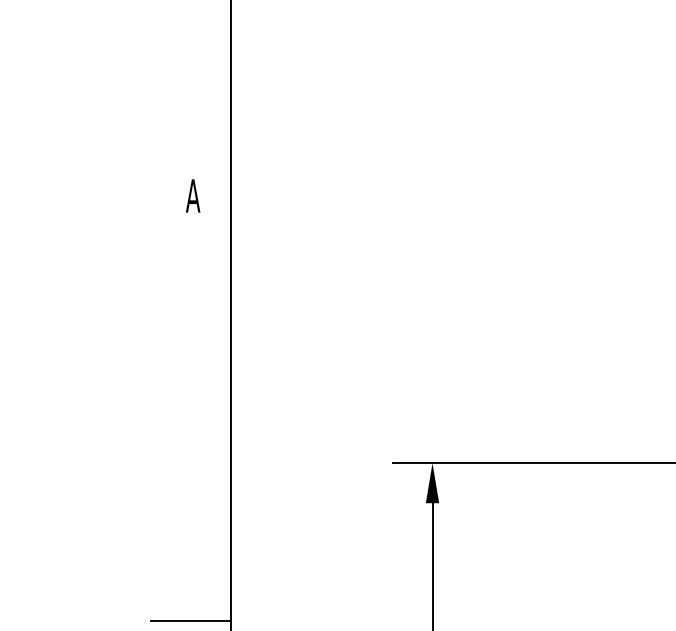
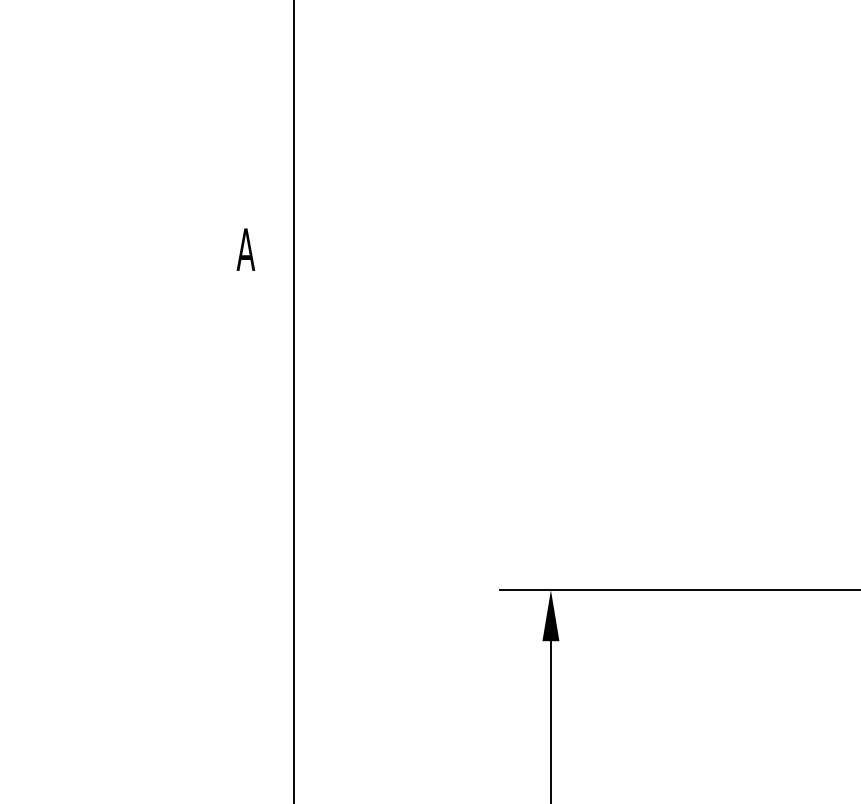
line: (190, 621) -> (242, 791), removed

